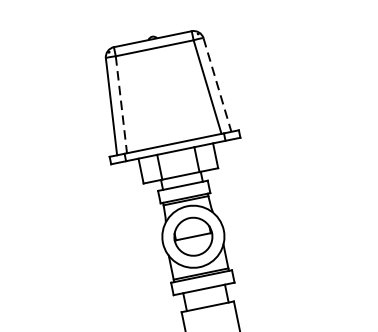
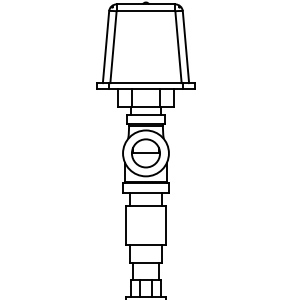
line: (218, 85) -> (186, 47), dashed -> solid
line: (121, 105) -> (113, 47), dashed -> solid

